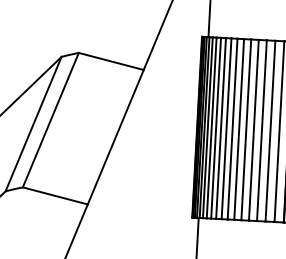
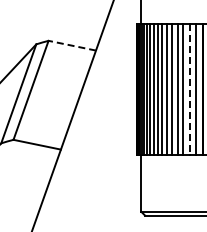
line: (110, 61) -> (71, 45), solid -> dashed
line: (270, 132) -> (189, 90), solid -> dashed

